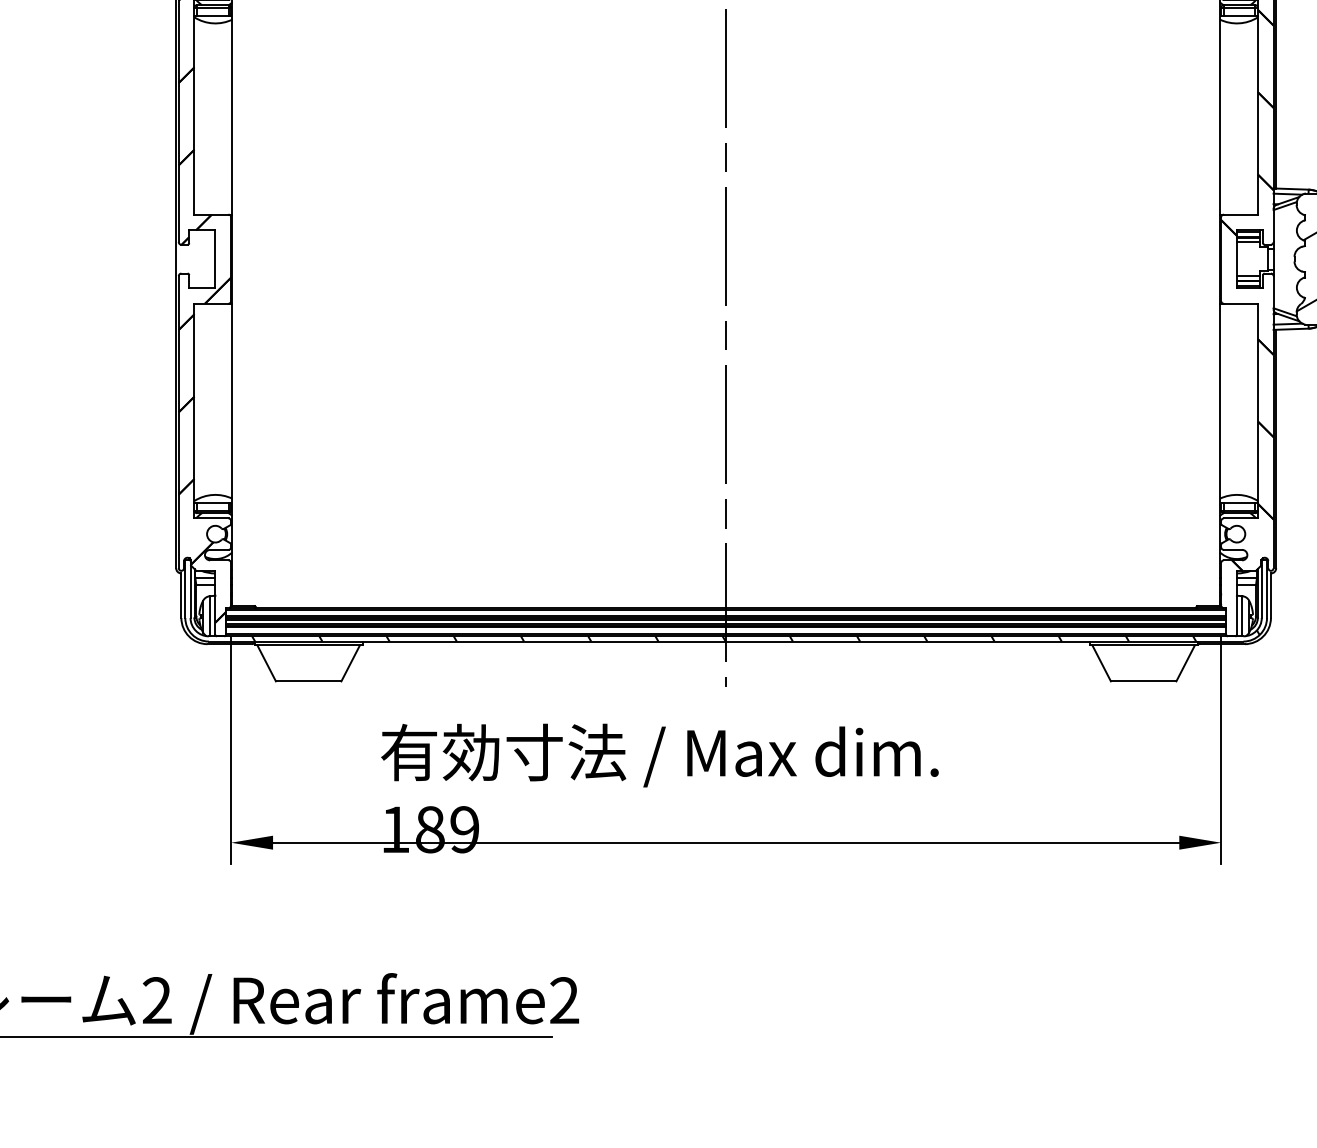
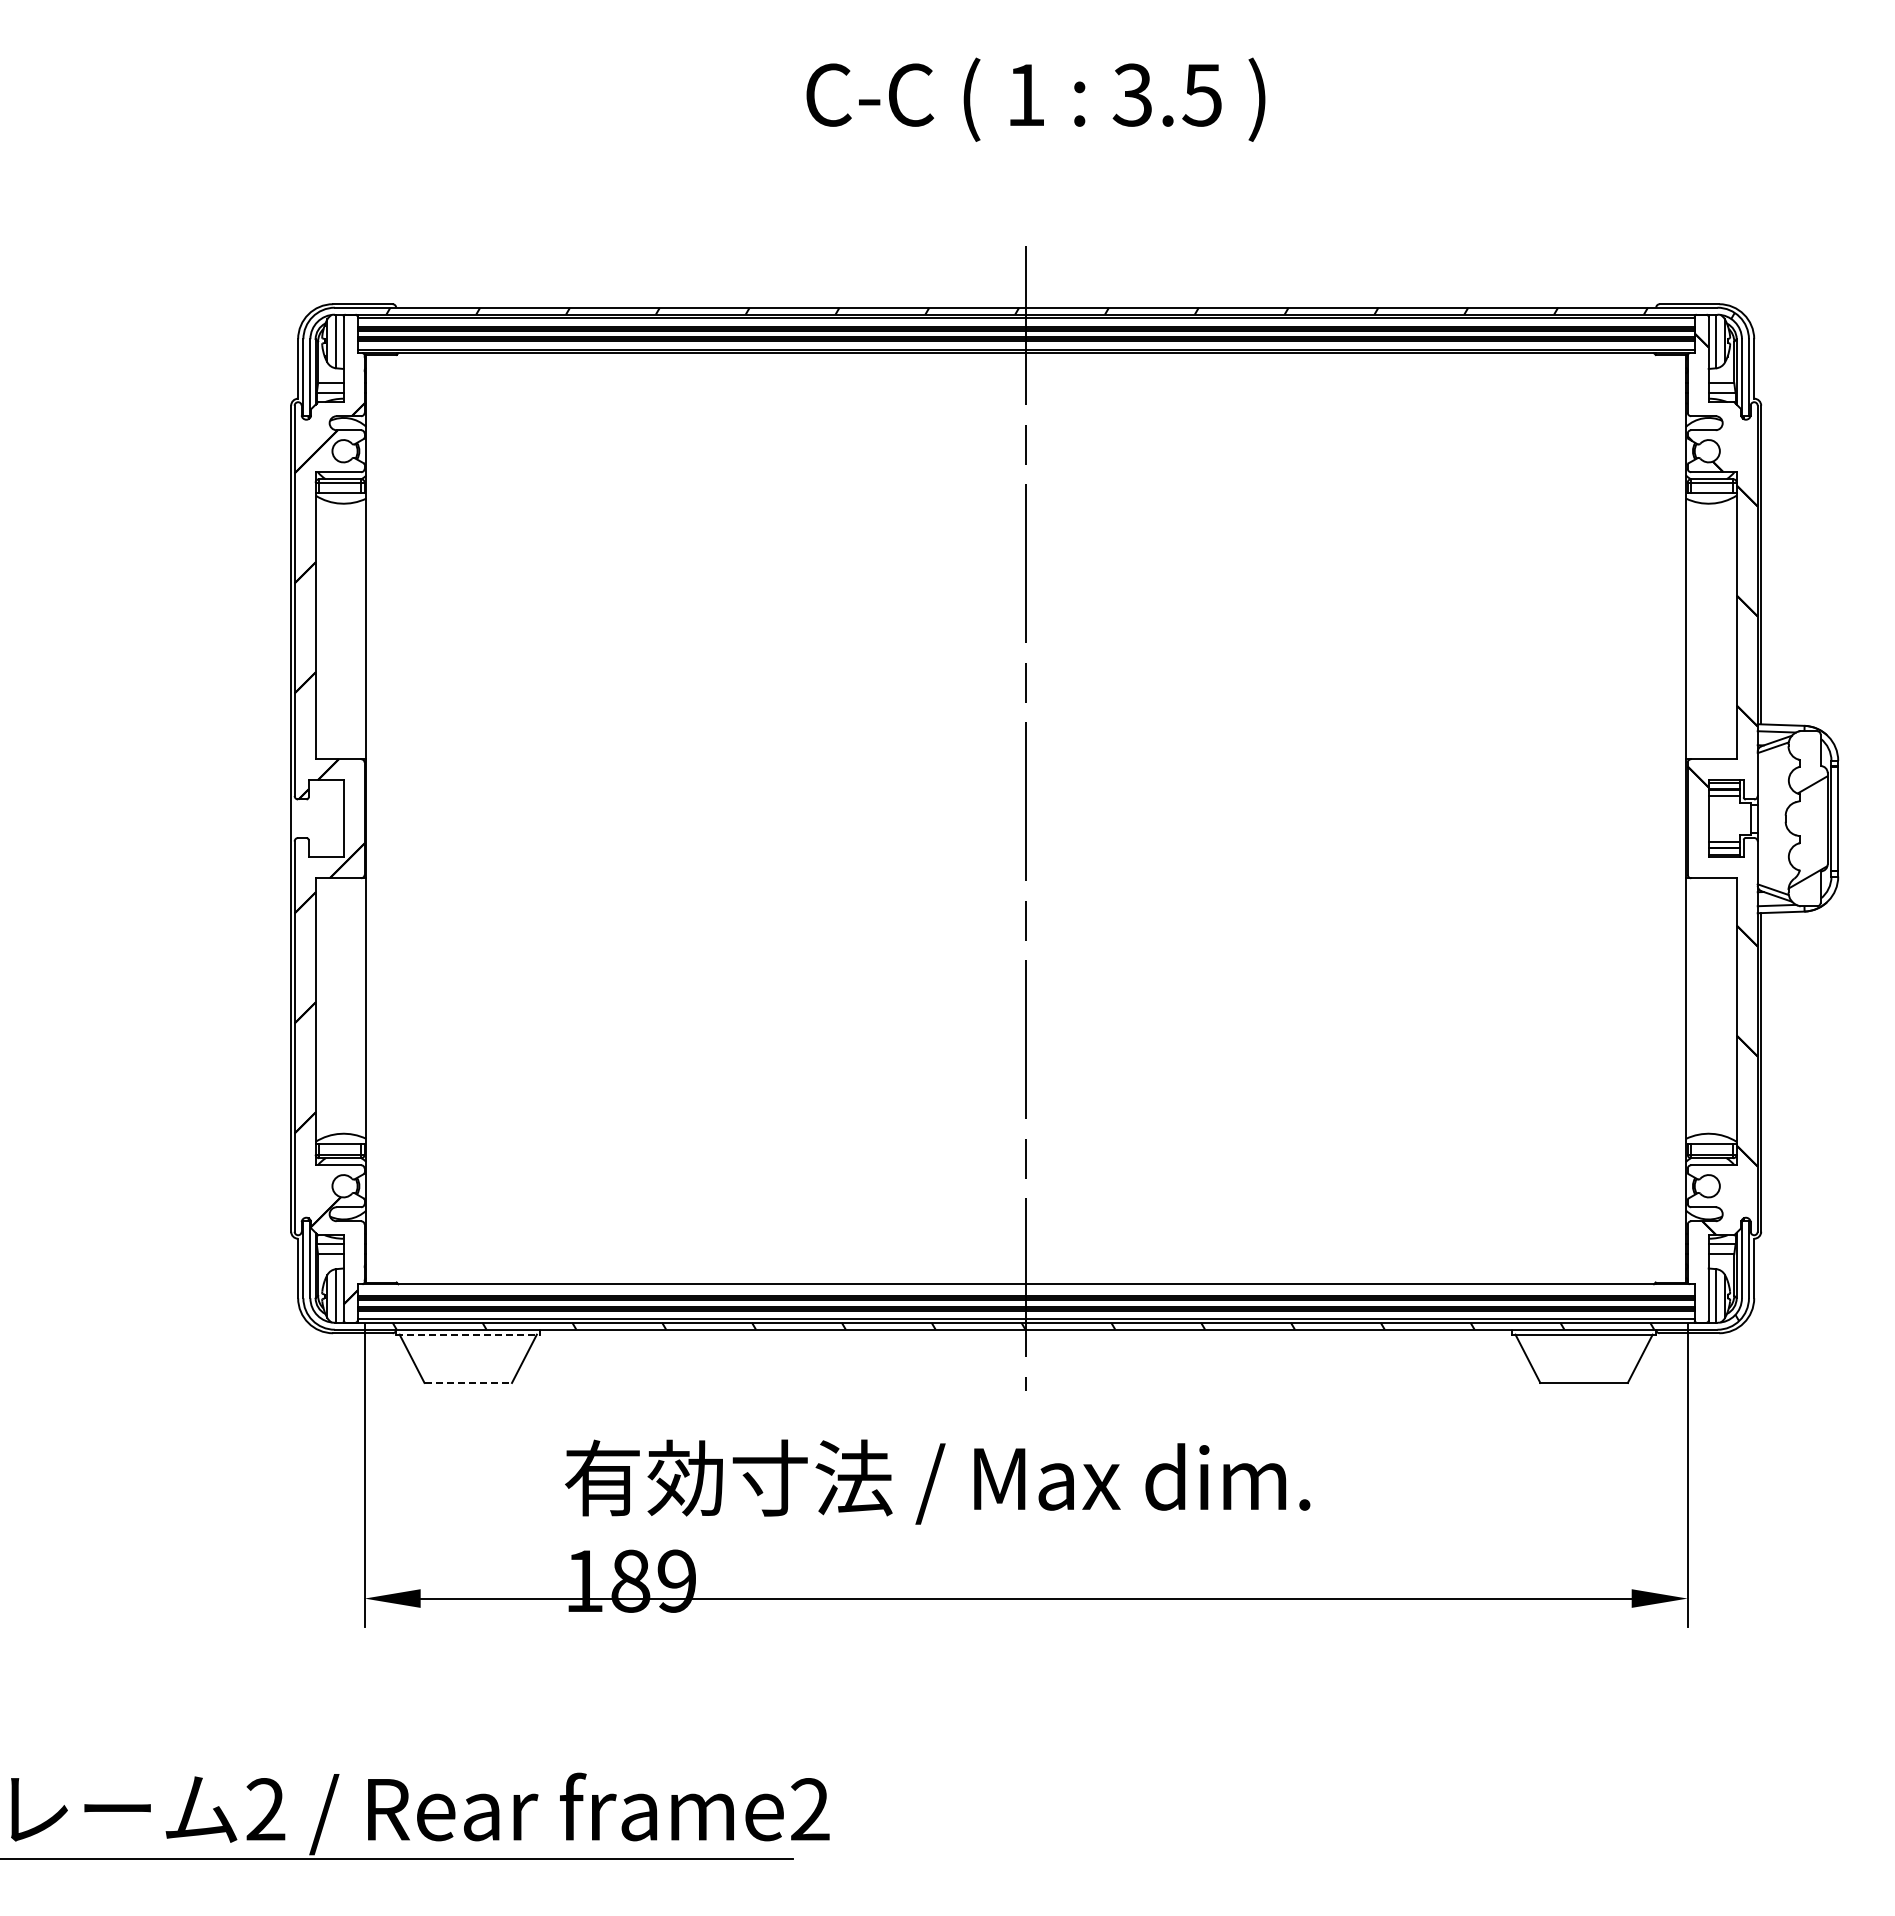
line: (725, 609) -> (1025, 1287), removed
line: (308, 645) -> (468, 1334), solid -> dashed
line: (308, 681) -> (468, 1382), solid -> dashed

